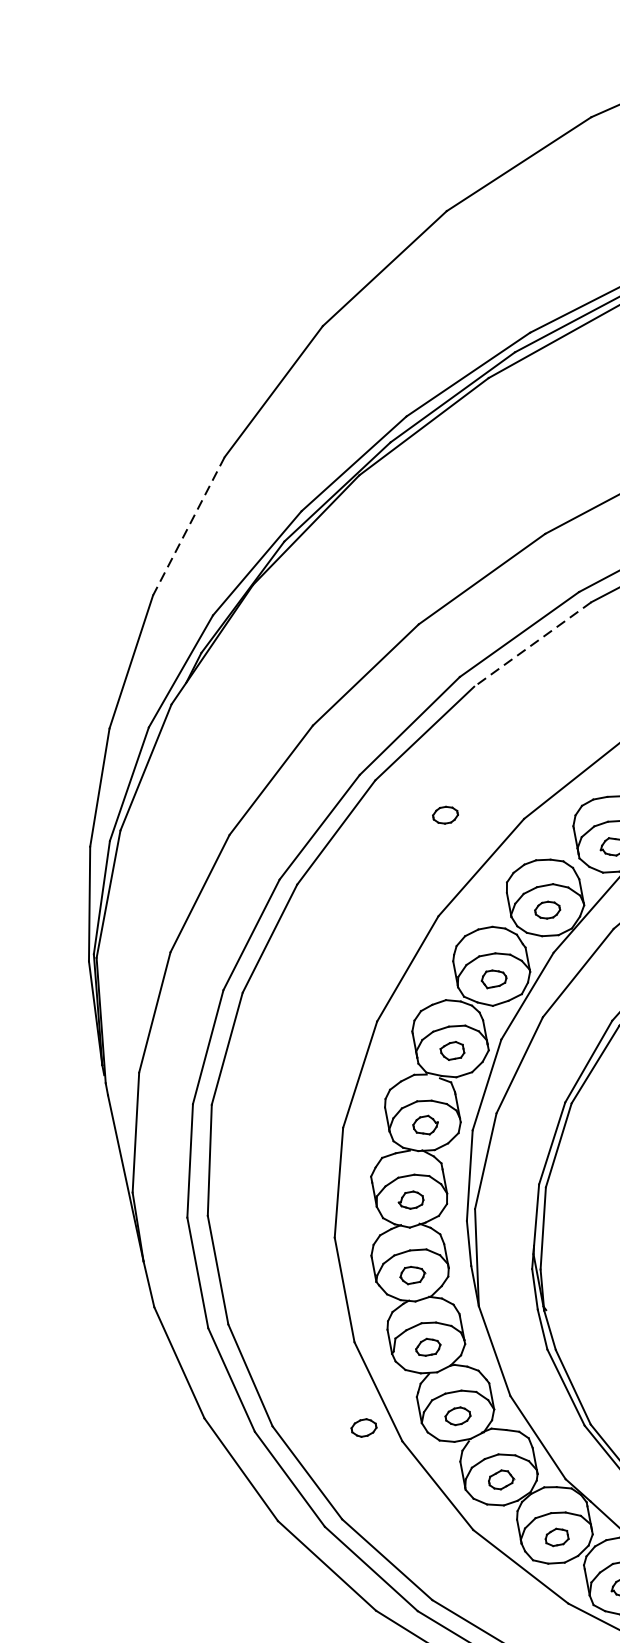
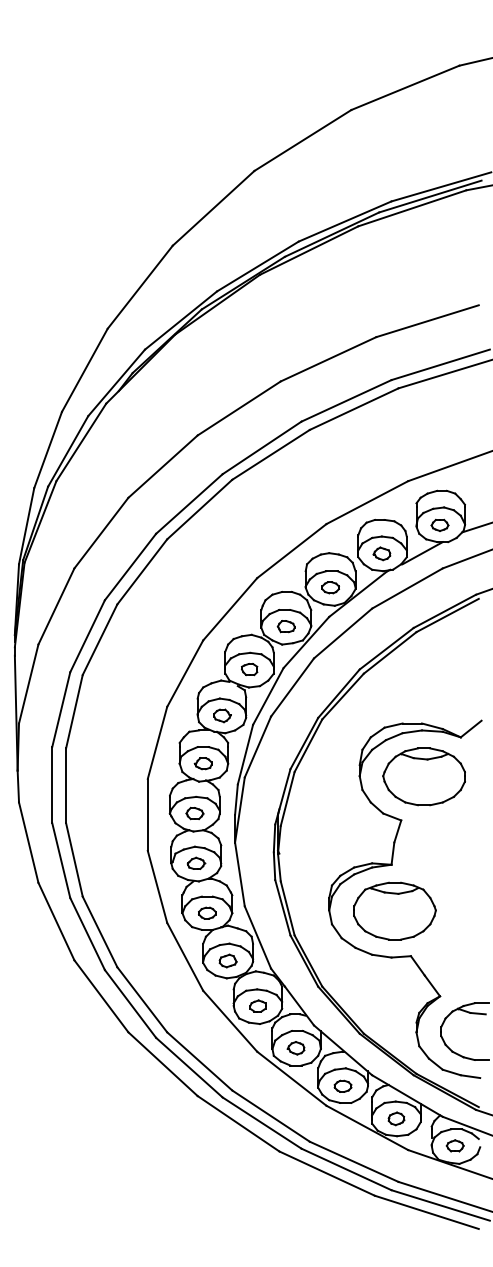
line: (189, 526) -> (140, 287), dashed -> solid
line: (533, 644) -> (354, 409), dashed -> solid
part: (445, 814) -> (274, 511), removed
part: (364, 1426) -> (143, 908), removed

